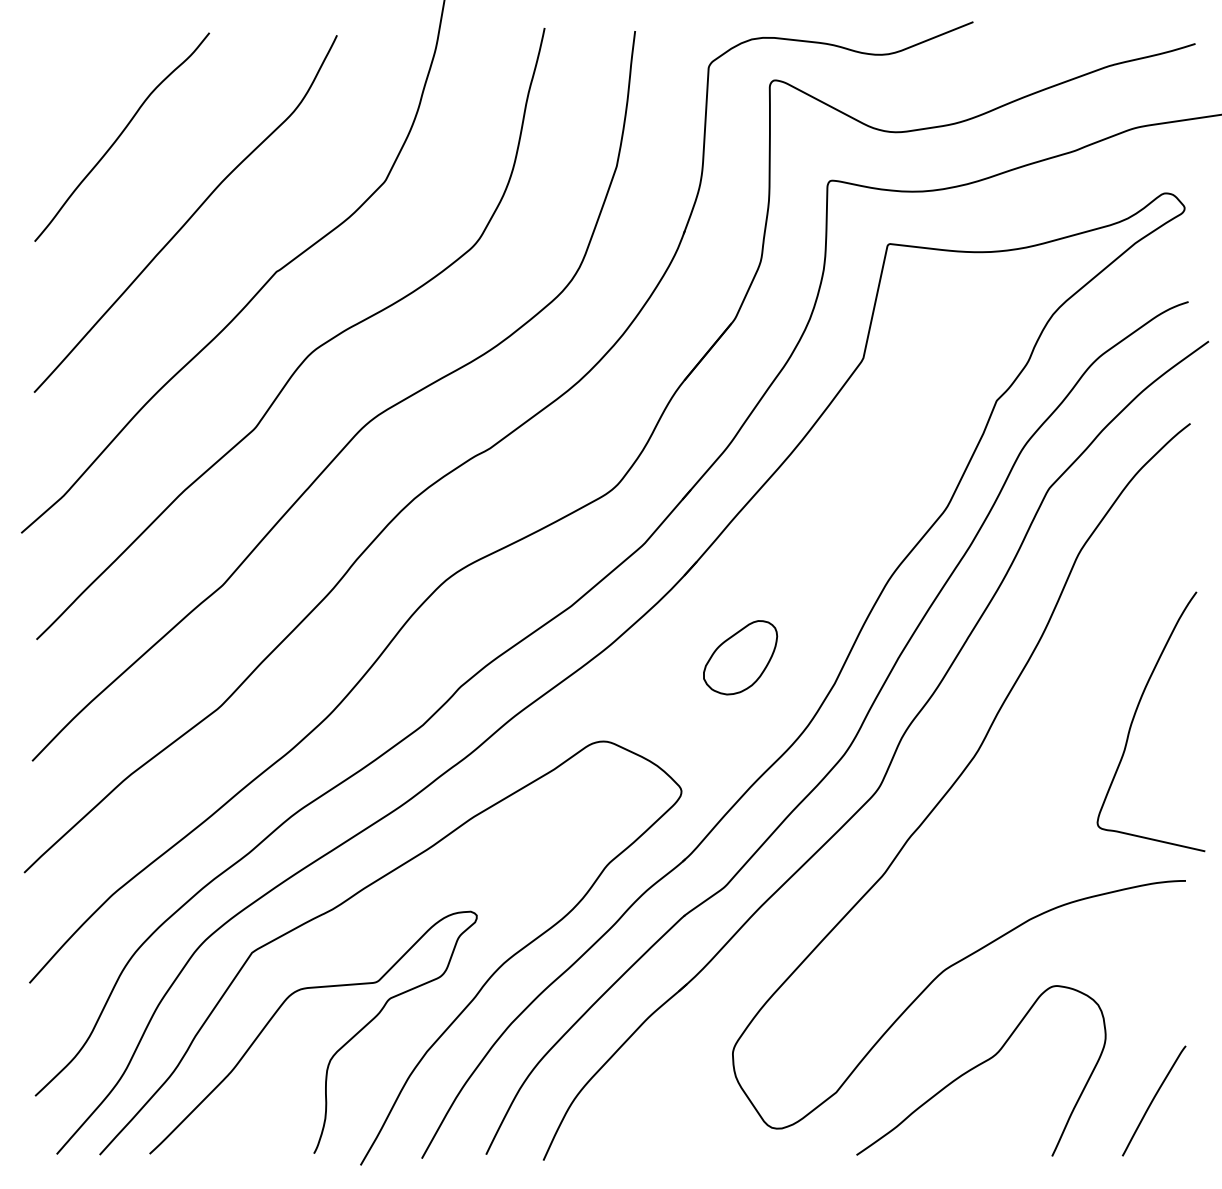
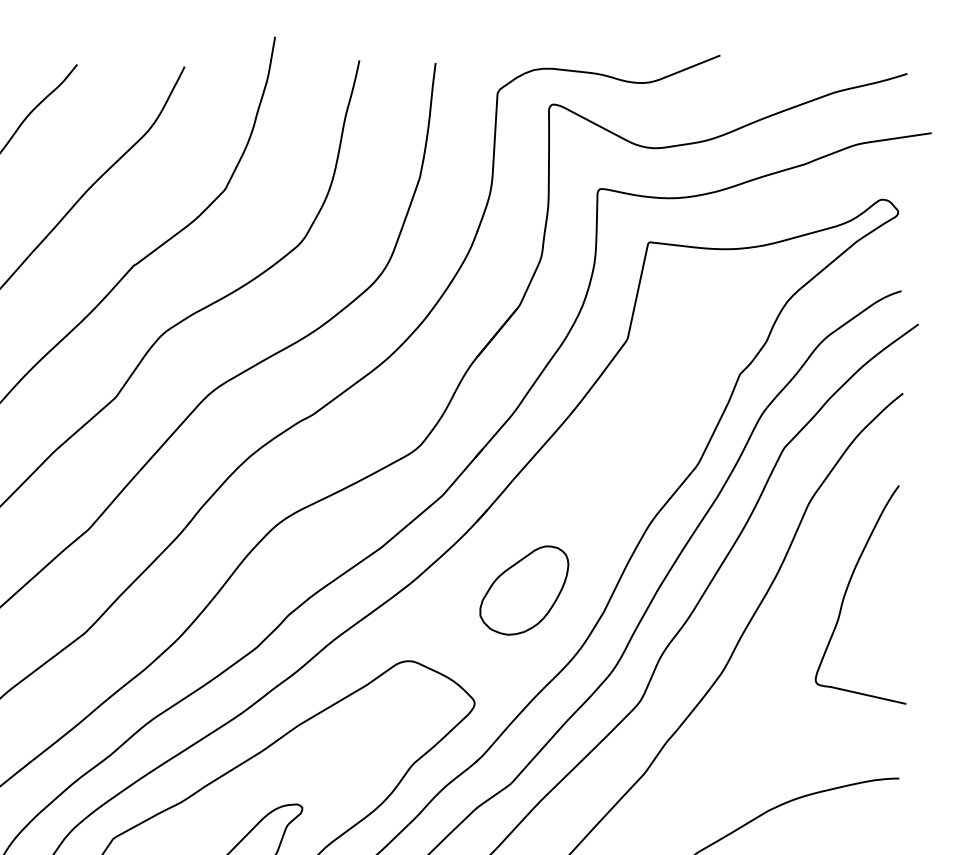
part: (740, 657) -> (524, 590), size x1.43
curve: (1136, 713) -> (848, 587), moved

